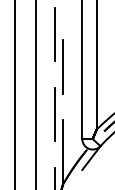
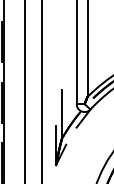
line: (55, 34) -> (56, 24), removed
line: (62, 67) -> (61, 49), removed
line: (55, 114) -> (56, 85), removed

